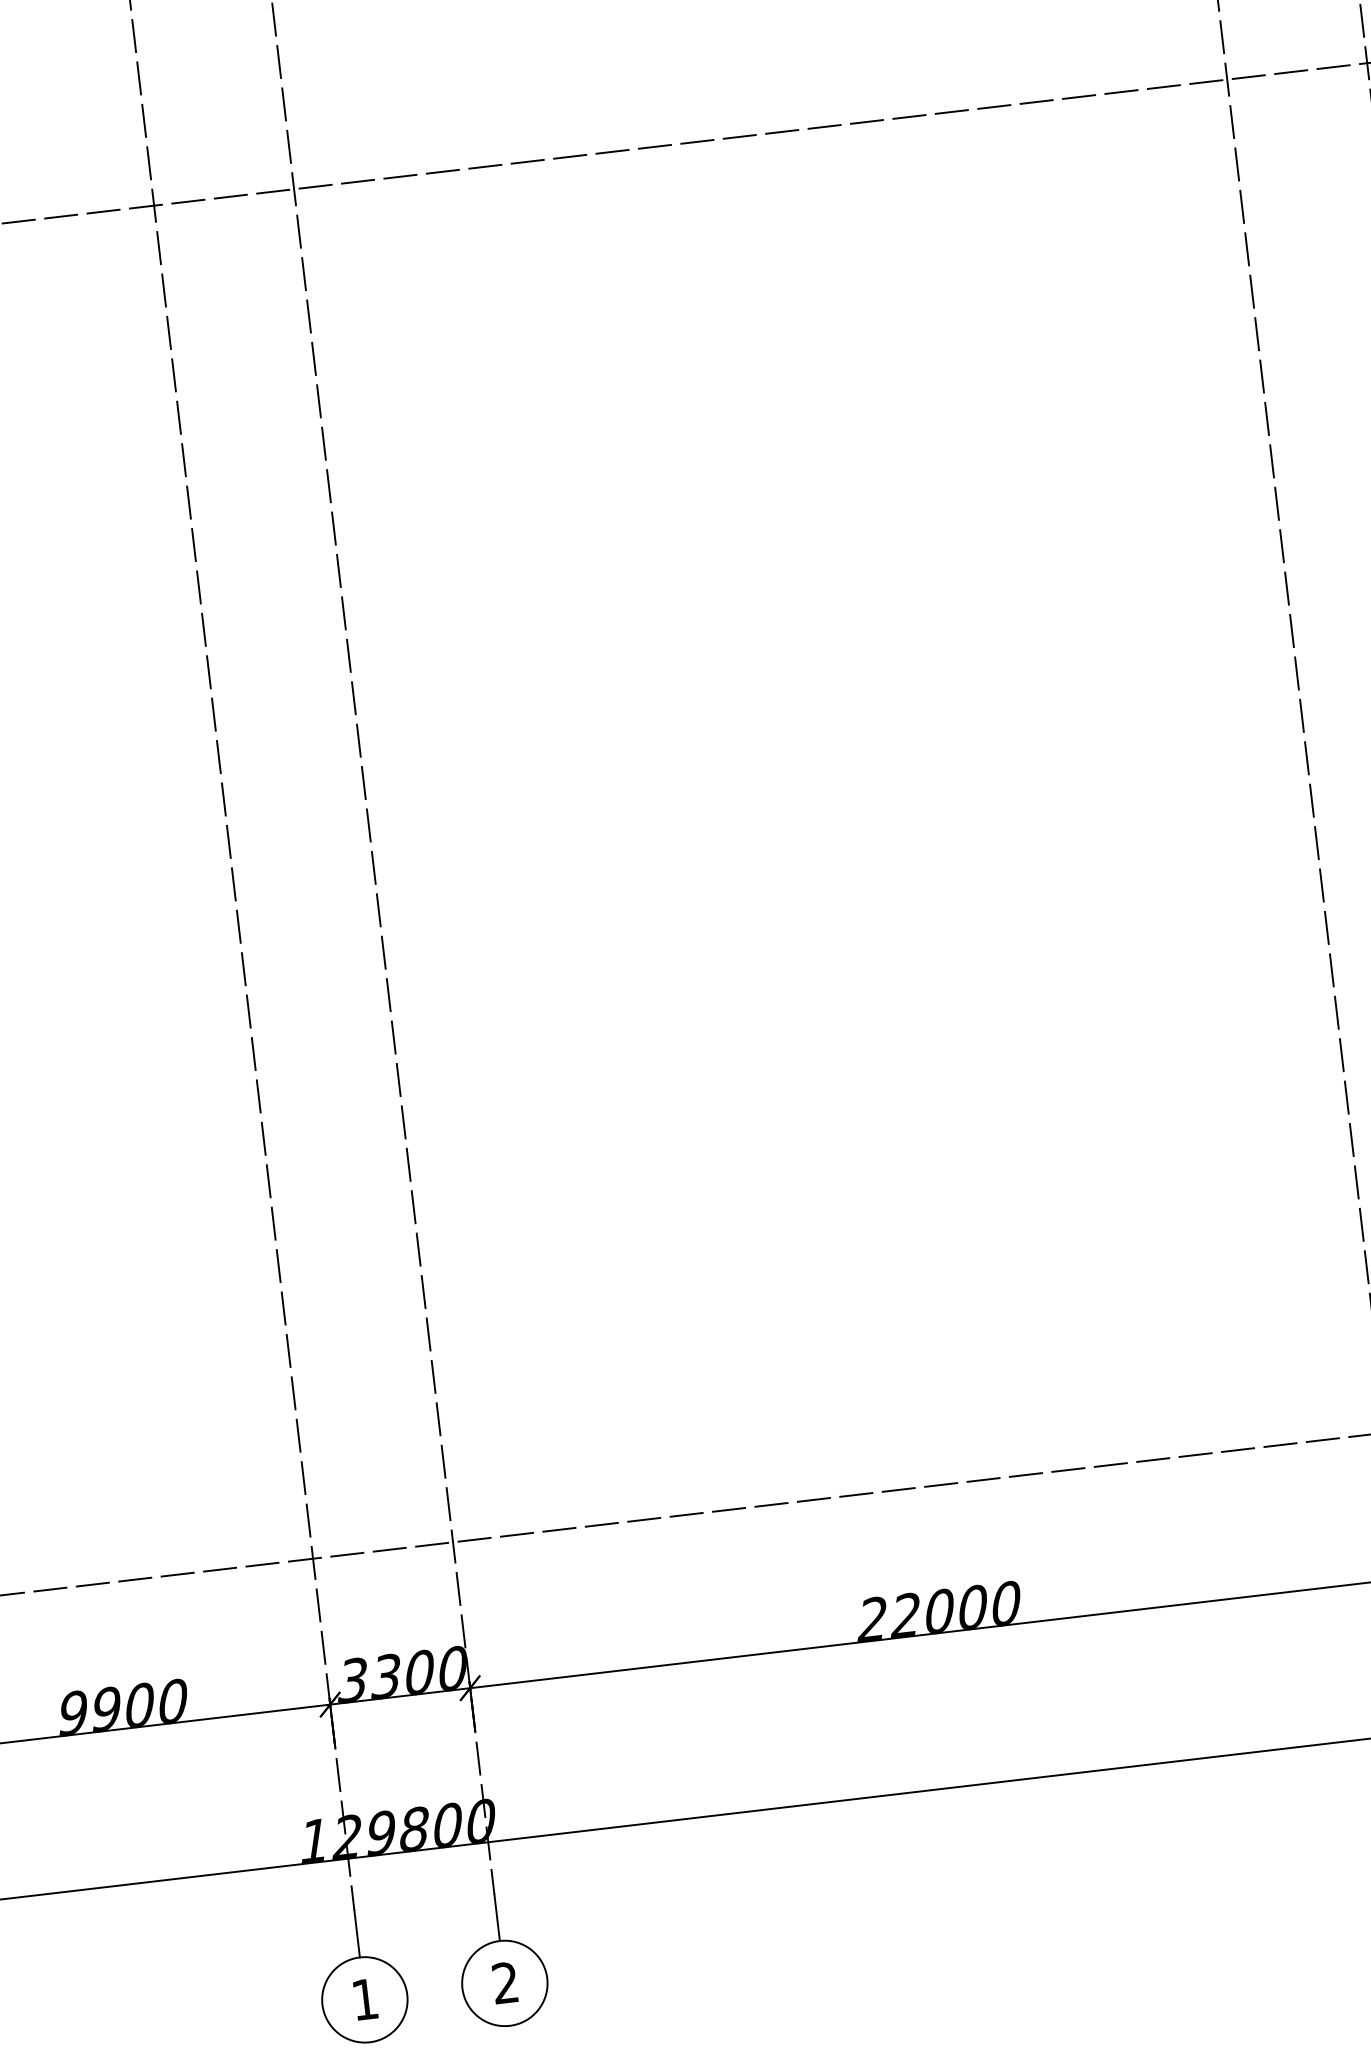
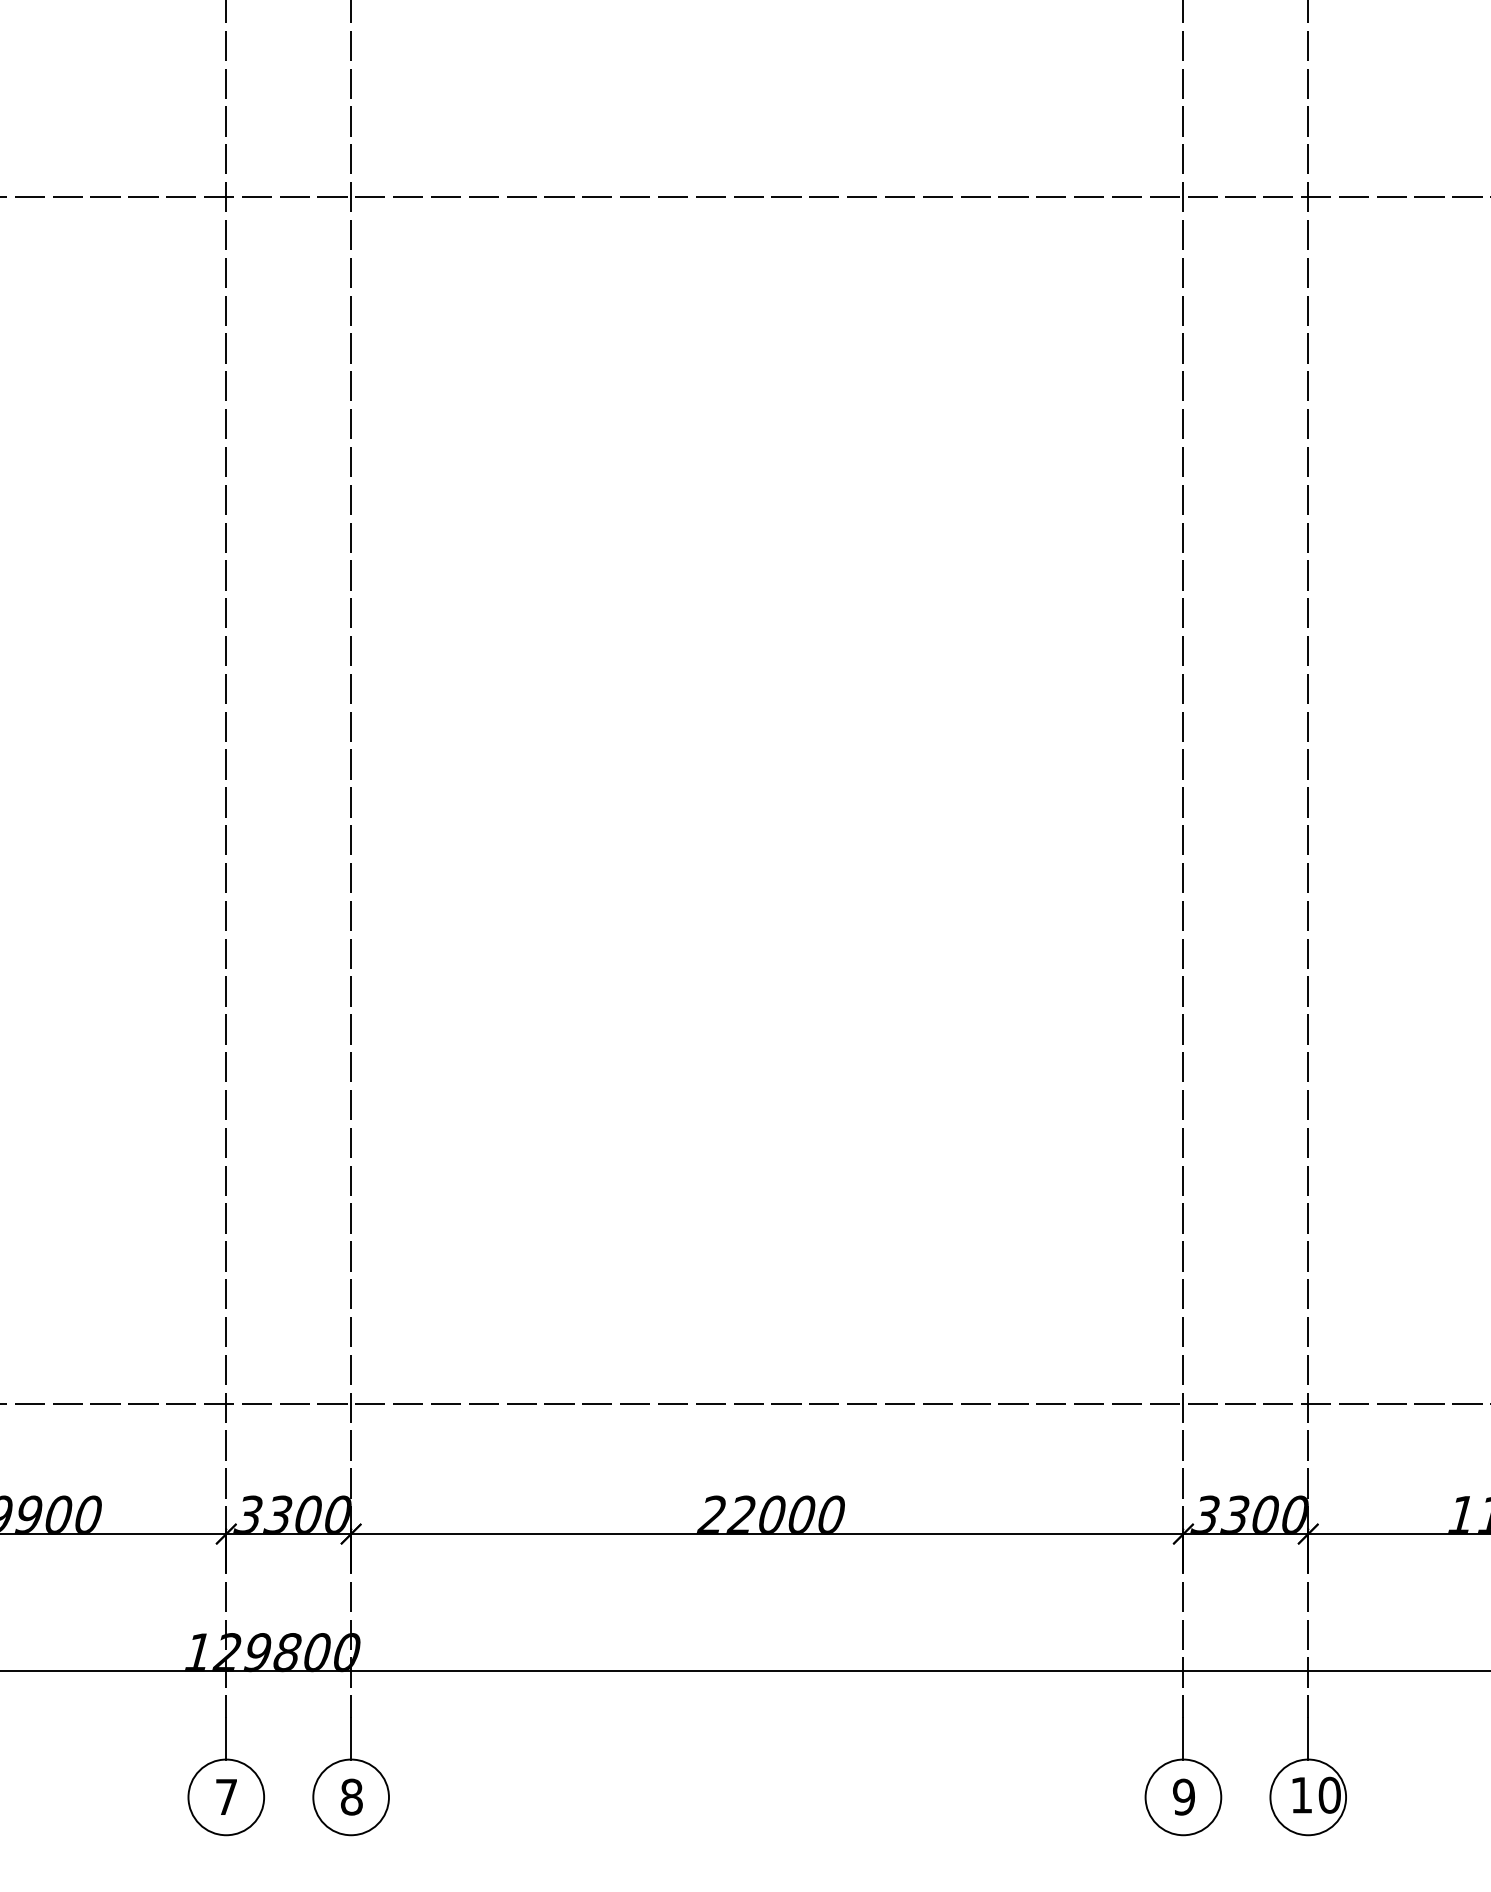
text: (505, 1982) -> (351, 1796), 2 -> 8
text: (364, 1998) -> (226, 1796), 1 -> 7

